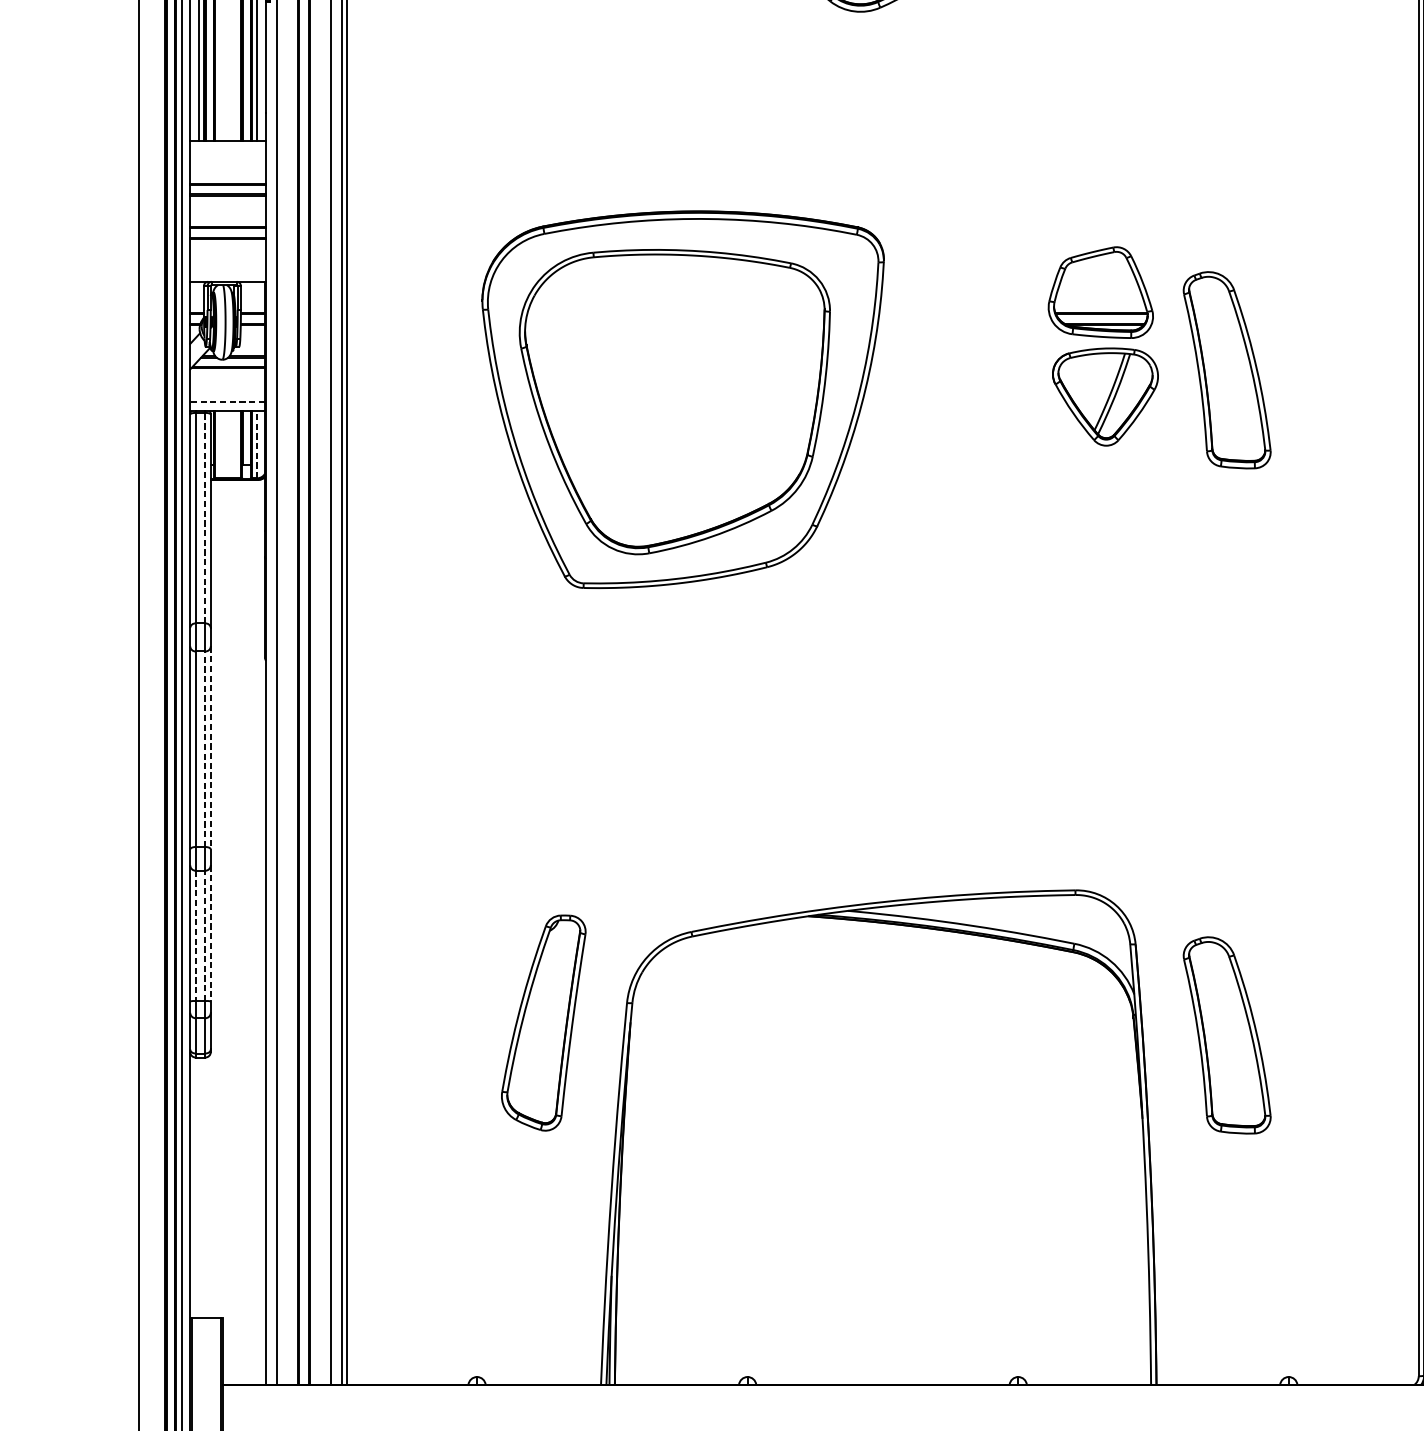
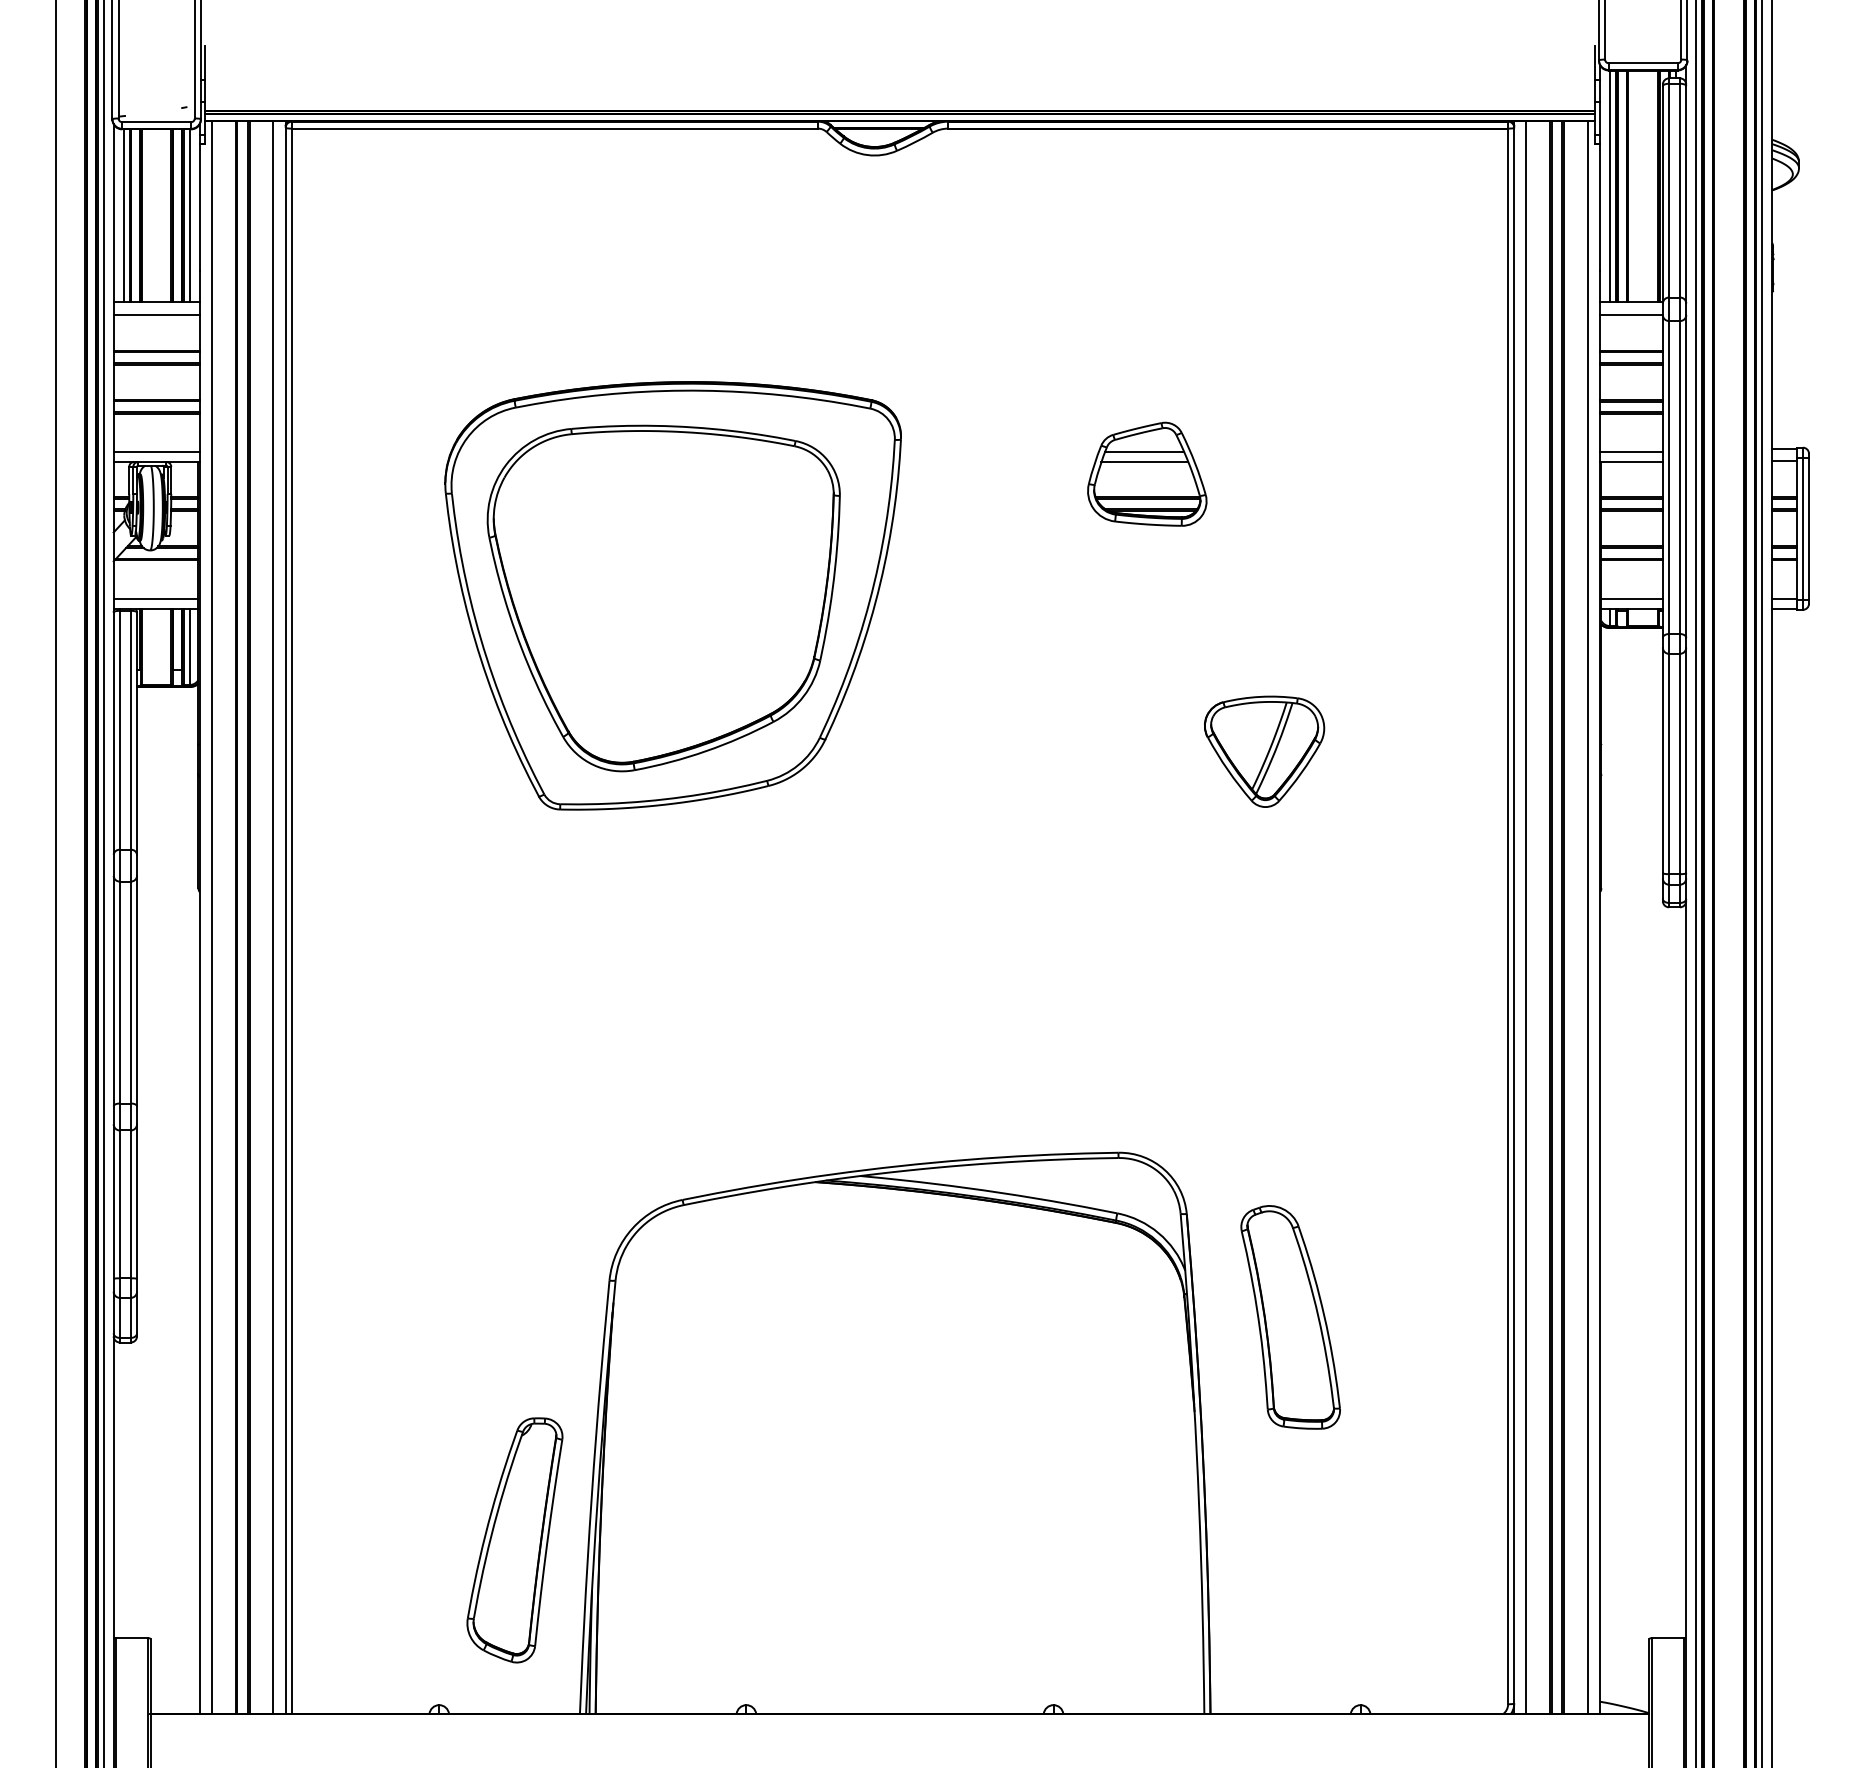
line: (227, 151) -> (156, 314), added
line: (227, 273) -> (156, 452), added
line: (1098, 273) -> (1144, 452), added
line: (1098, 282) -> (1144, 462), added
part: (1227, 370) -> (1290, 562), removed
part: (1105, 396) -> (1264, 751), moved
line: (227, 402) -> (155, 598), dashed -> solid
line: (257, 444) -> (189, 646), dashed -> solid
line: (205, 517) -> (130, 729), dashed -> solid
line: (211, 748) -> (137, 991), dashed -> solid
line: (205, 749) -> (130, 992), dashed -> solid
line: (211, 934) -> (137, 1202), dashed -> solid
line: (195, 935) -> (119, 1204), dashed -> solid
line: (205, 935) -> (130, 1204), dashed -> solid
part: (543, 1023) -> (514, 1540), moved

